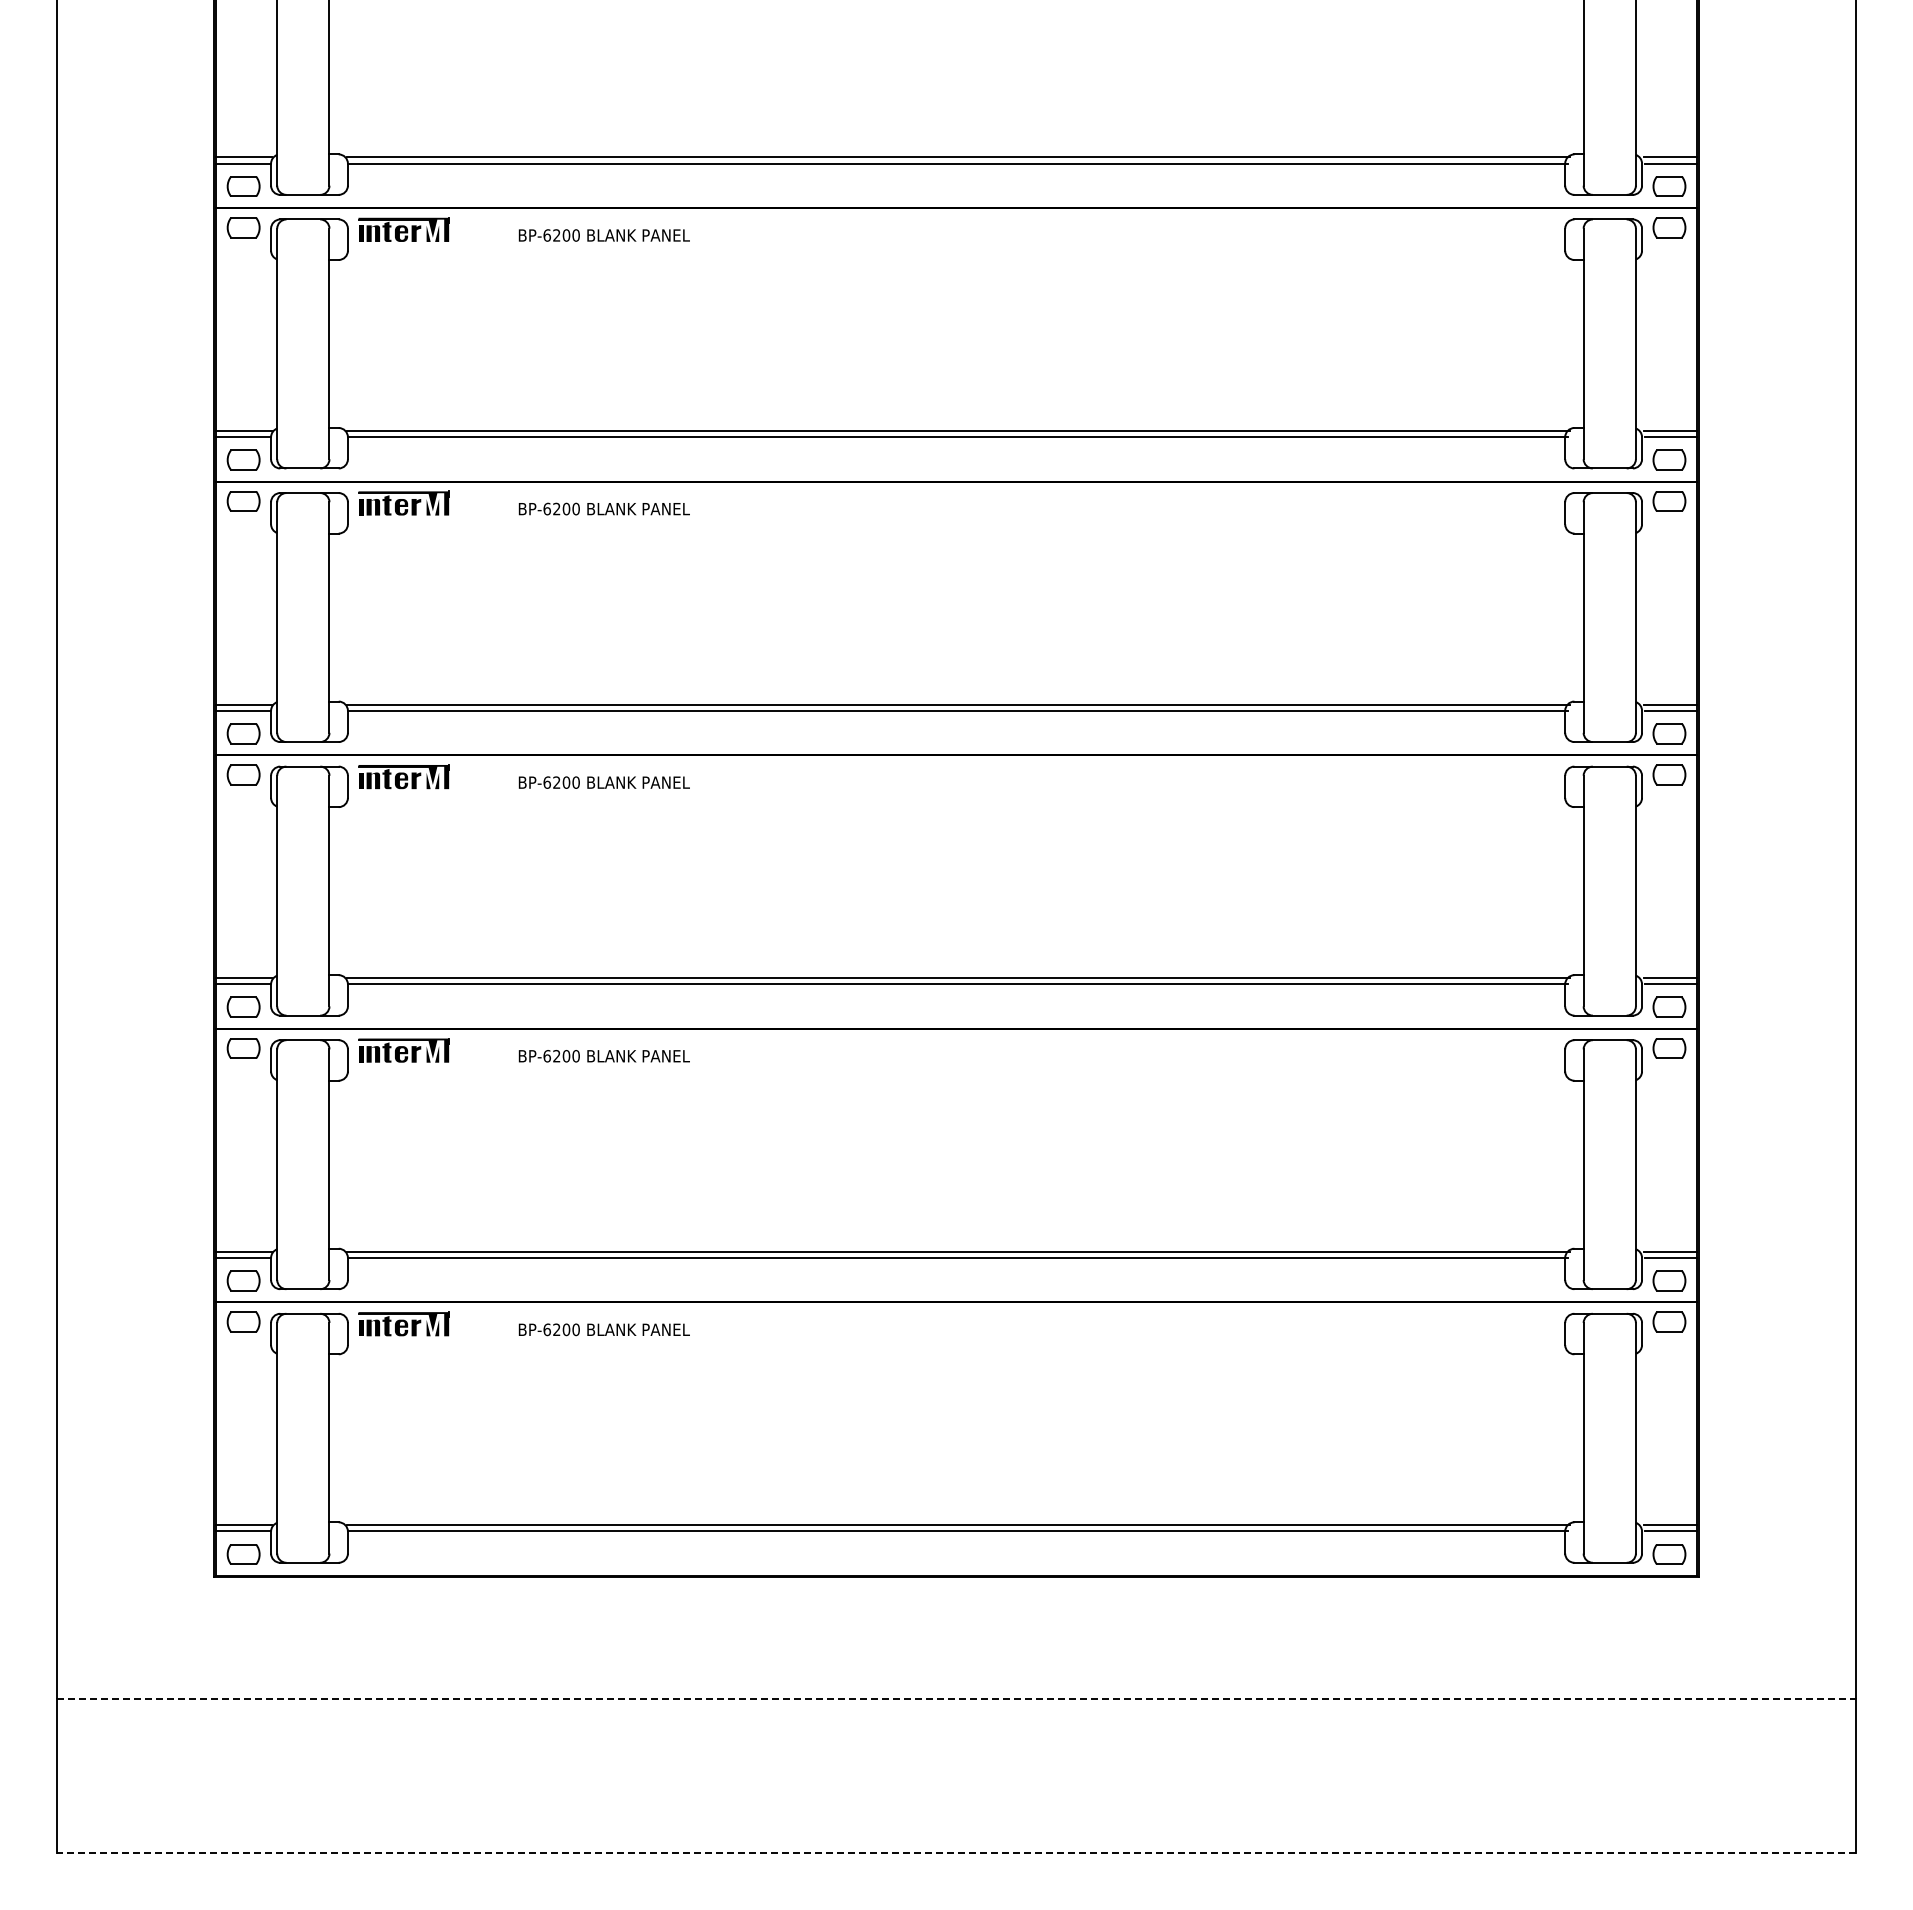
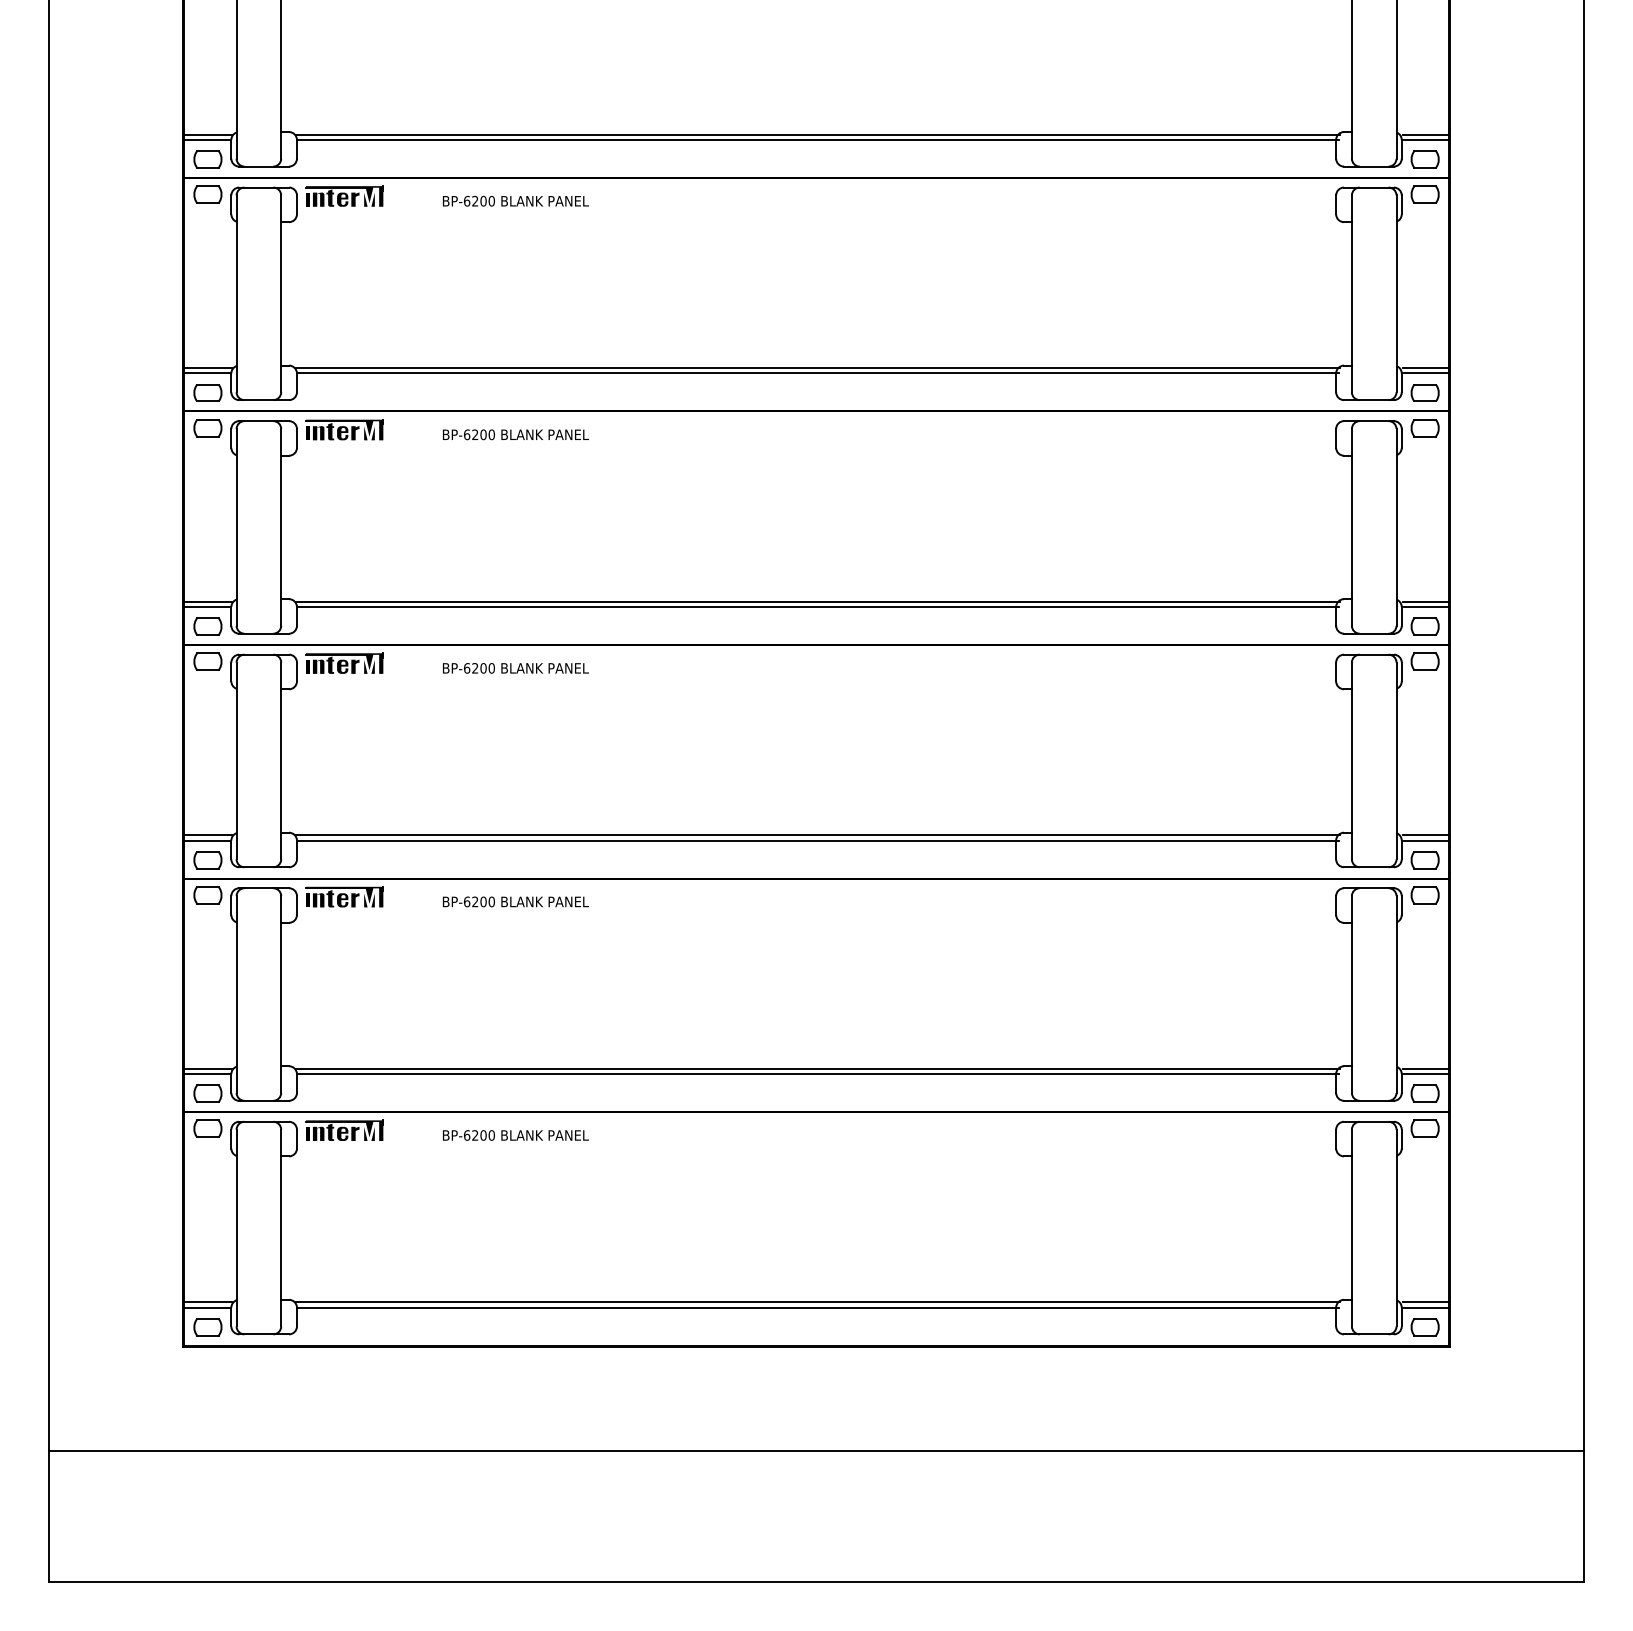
line: (957, 1699) -> (817, 1451), dashed -> solid
line: (956, 1852) -> (816, 1581), dashed -> solid

